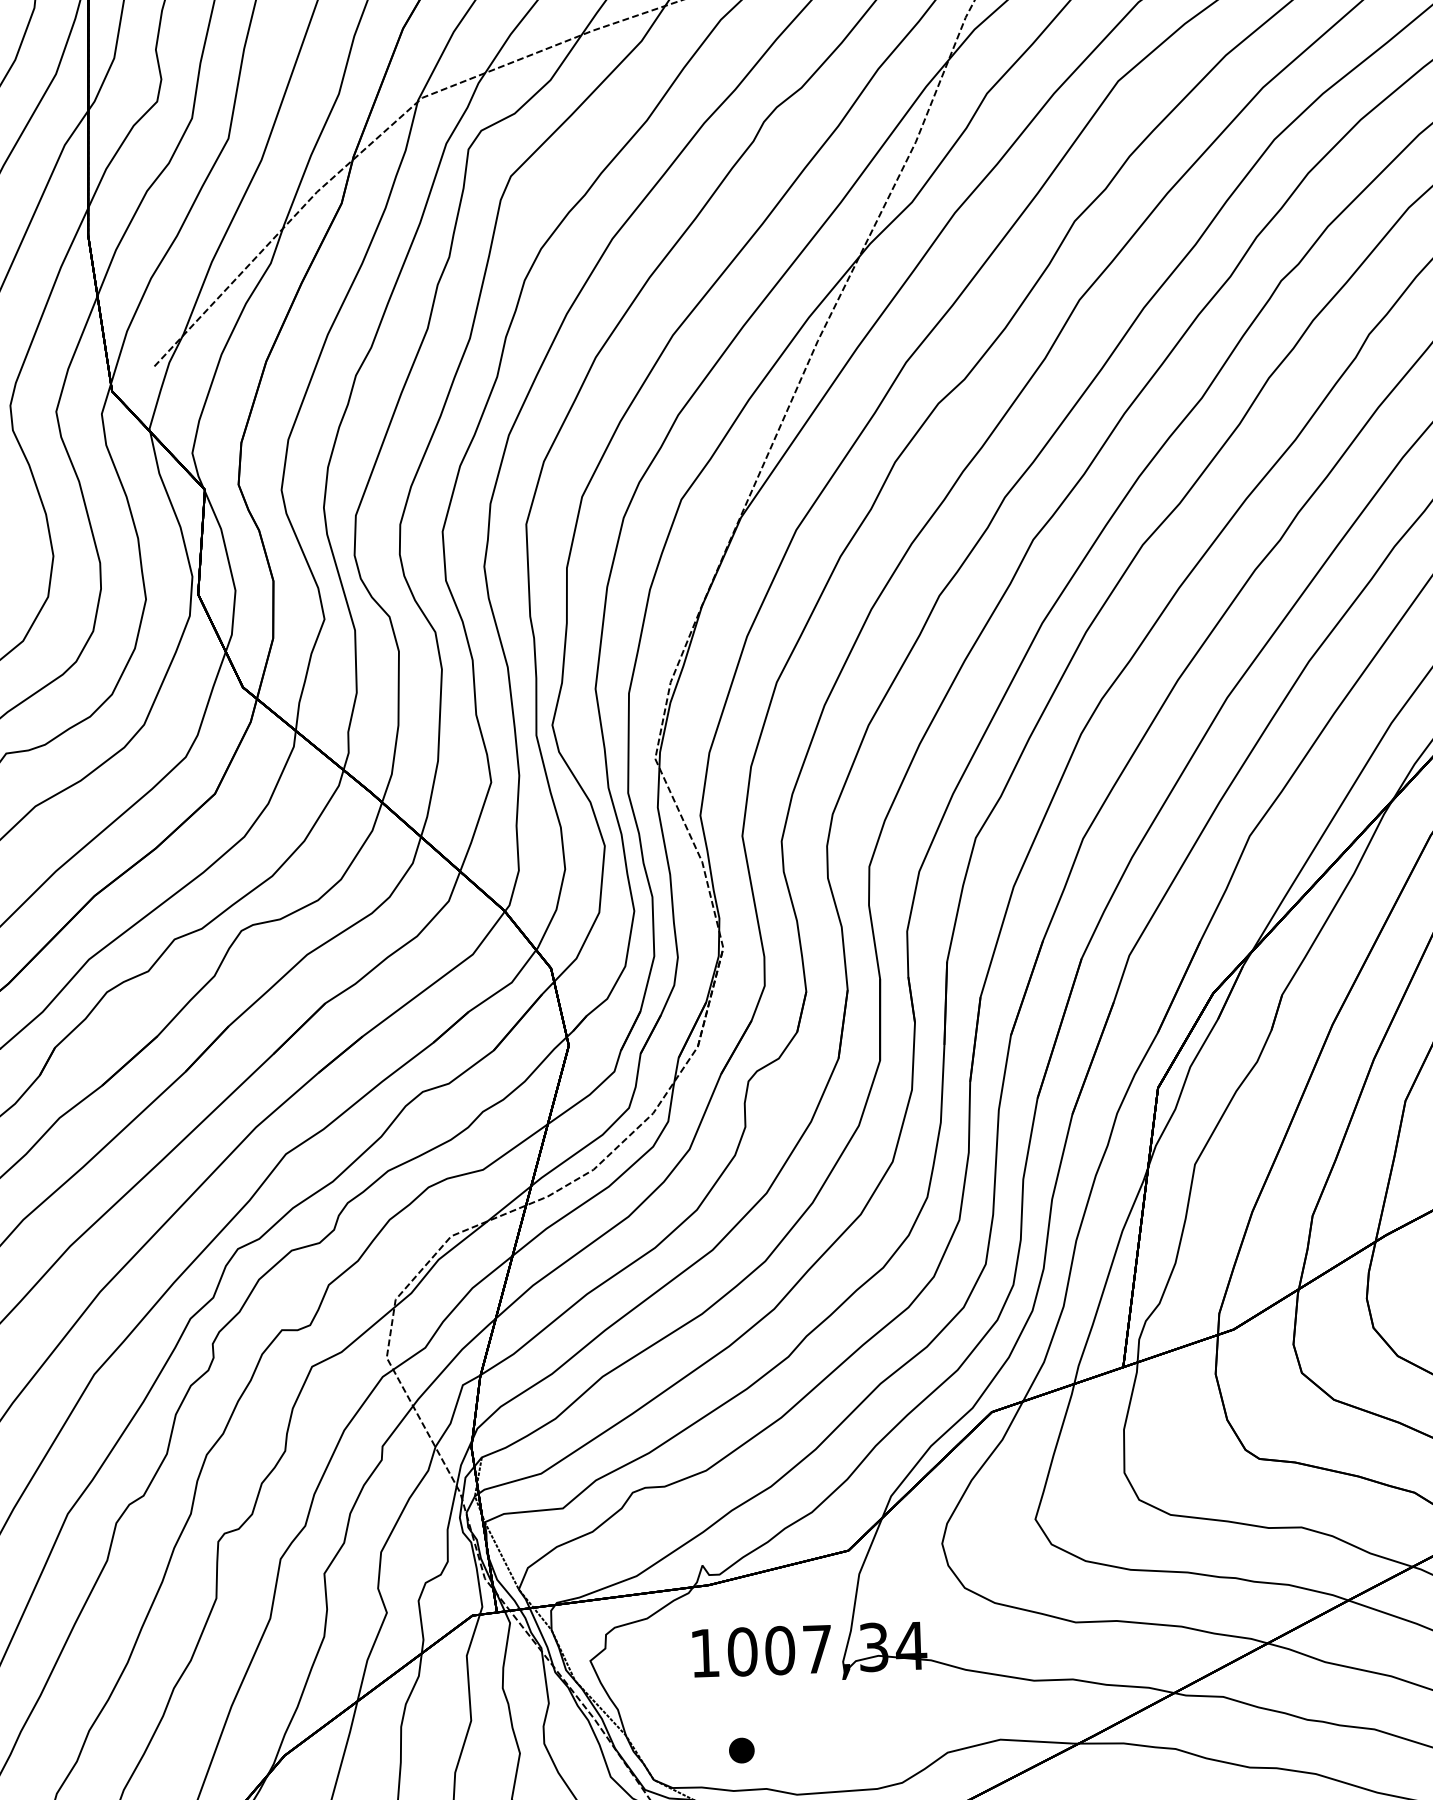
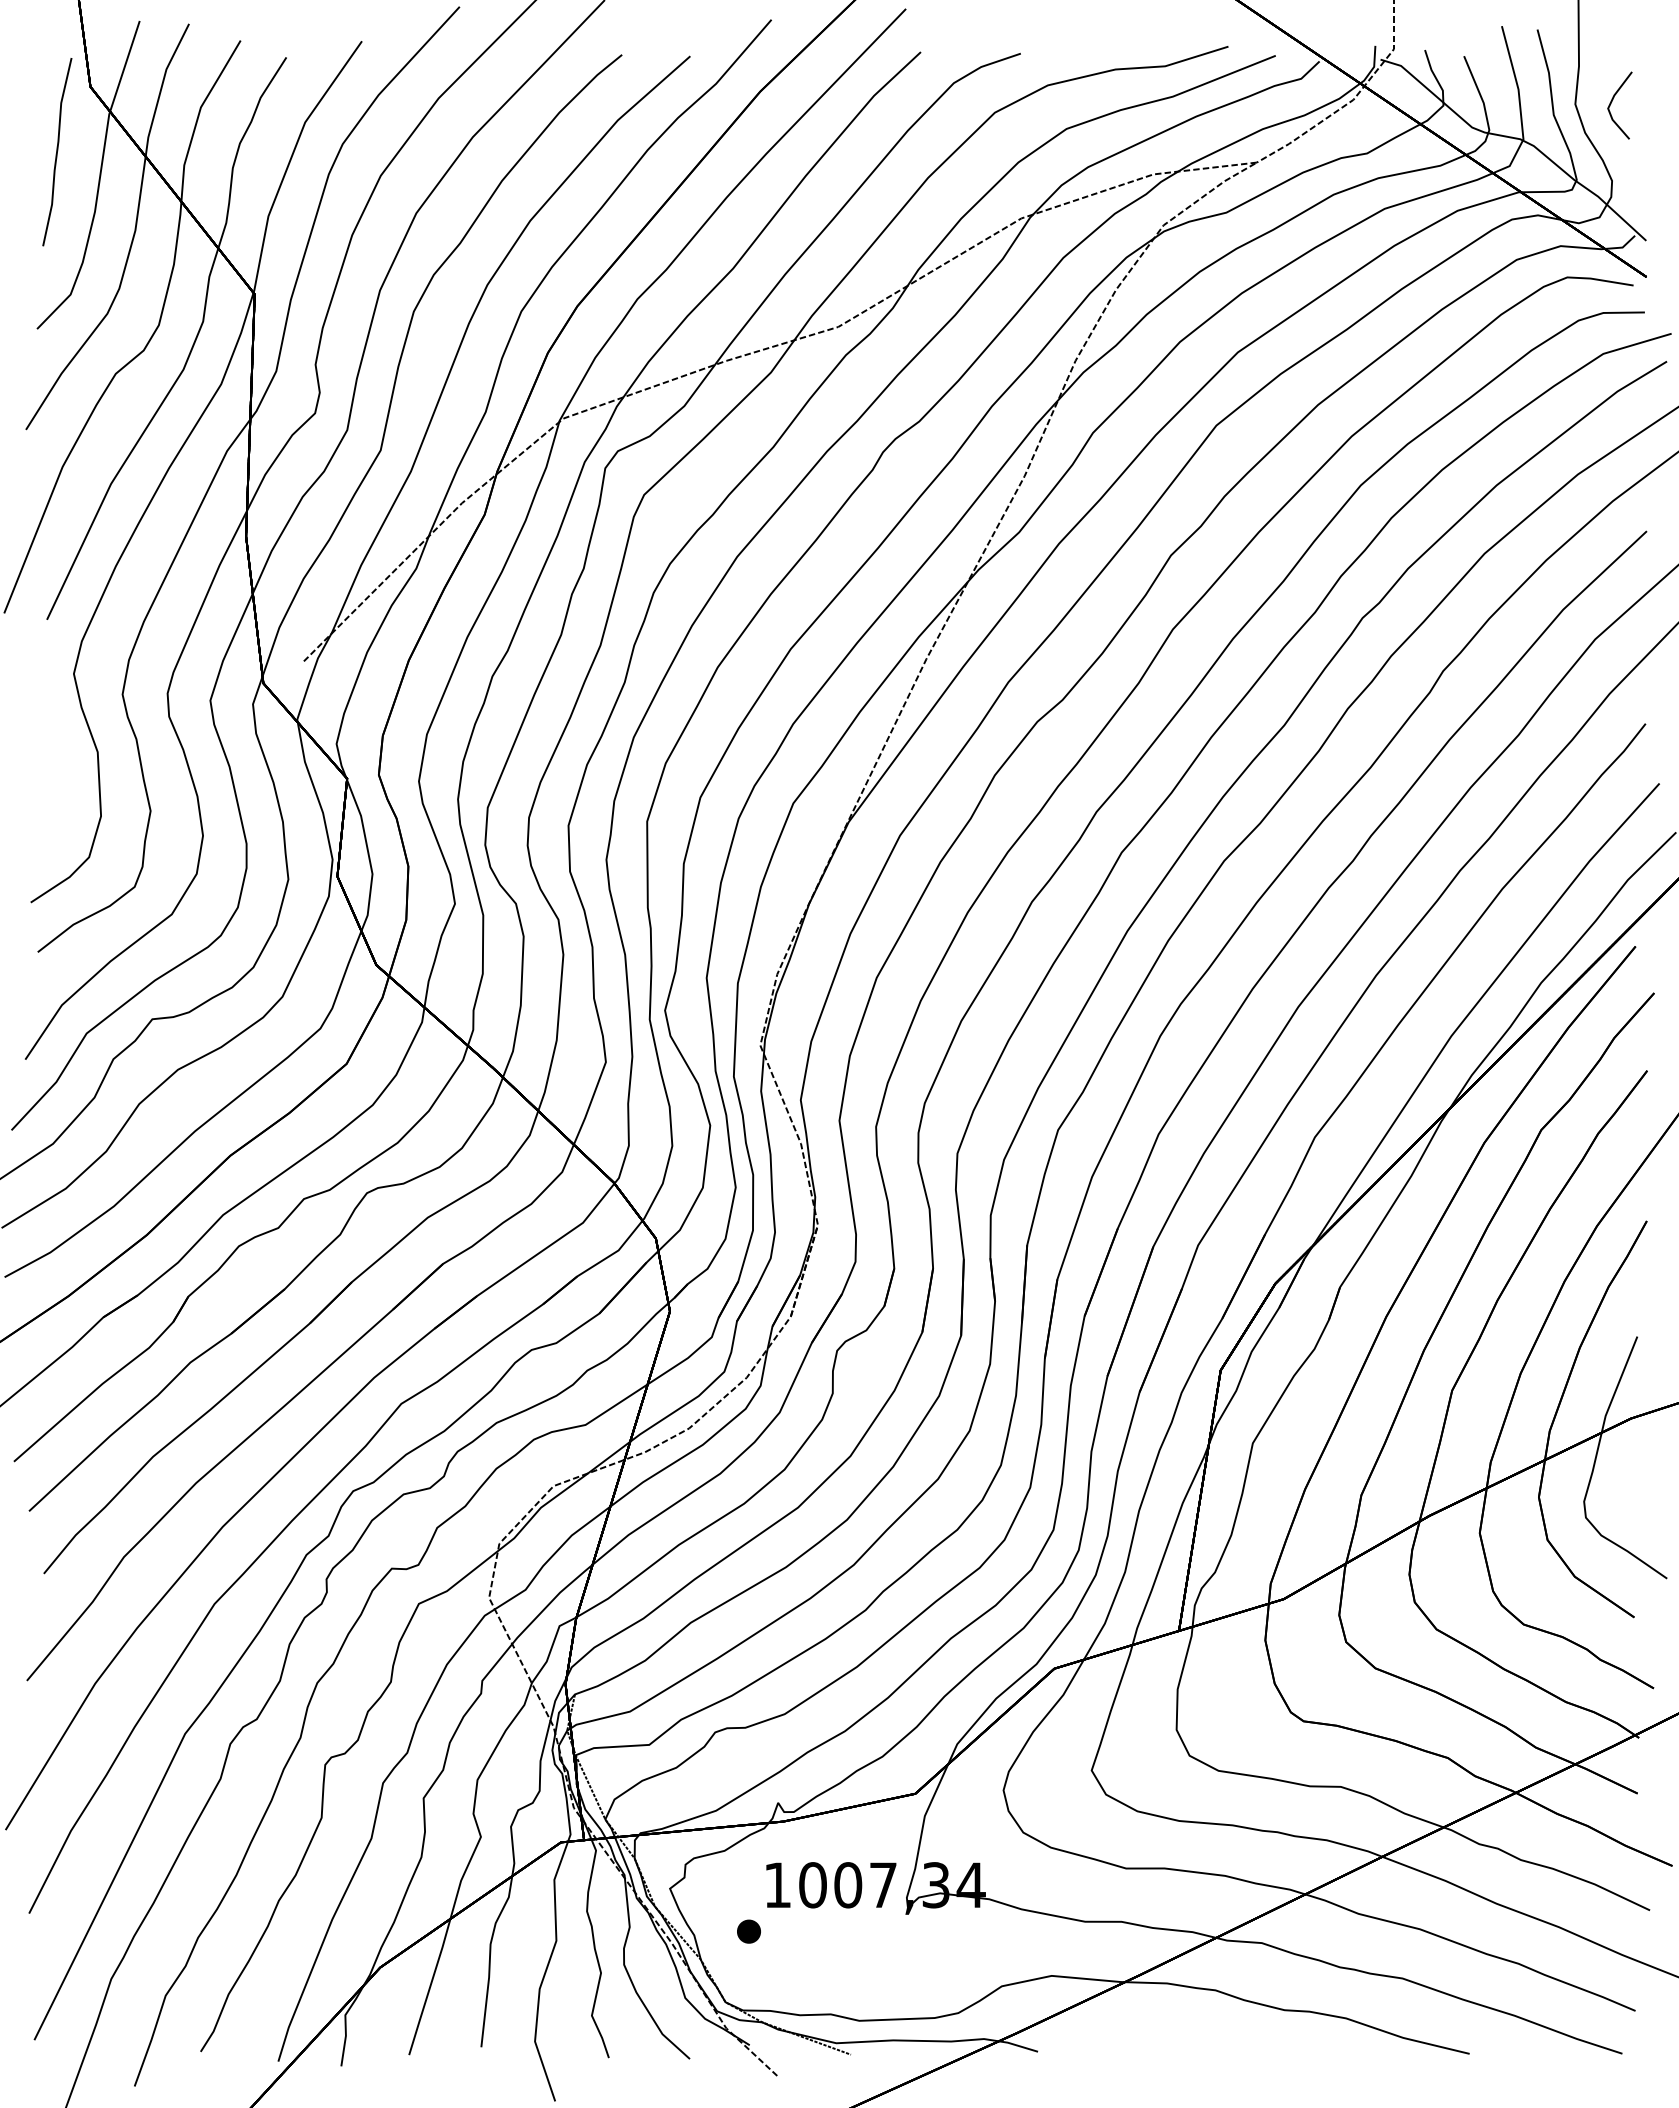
part: (741, 1750) -> (748, 1931), moved

